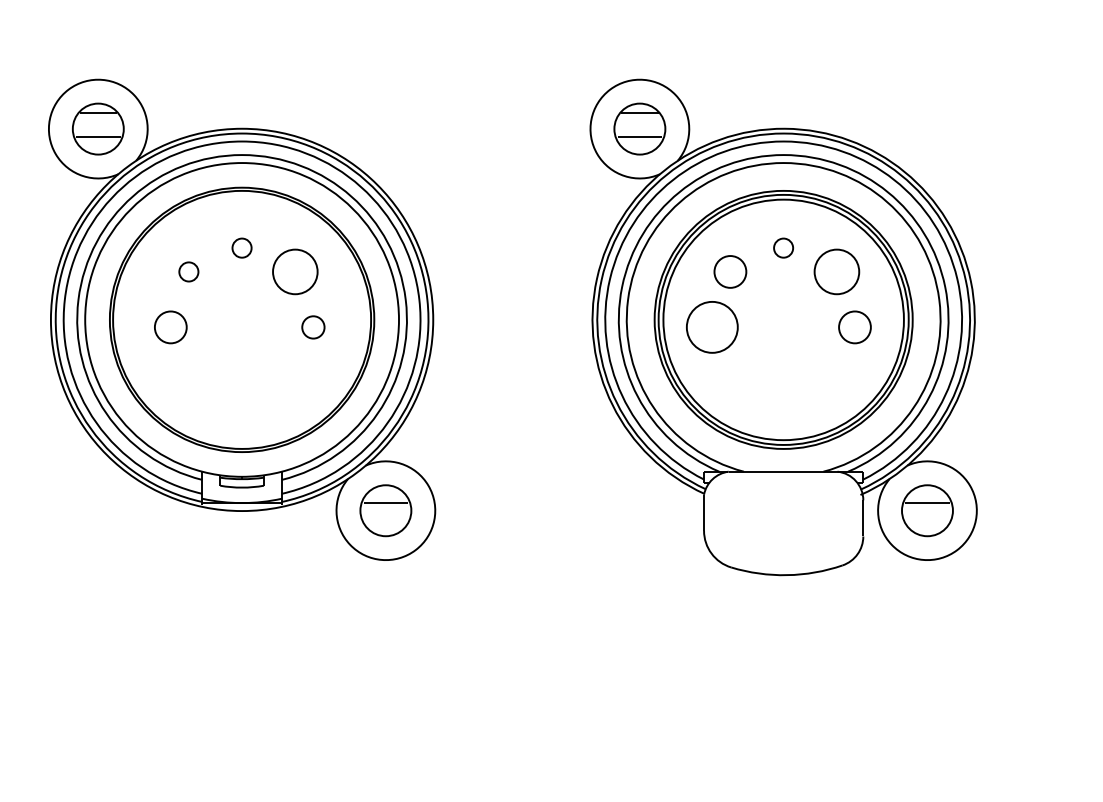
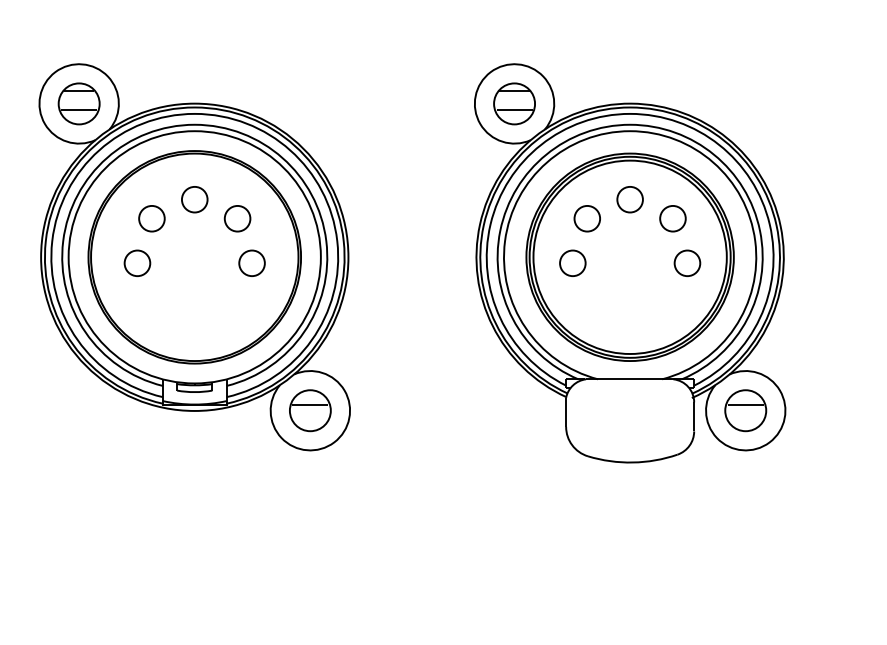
part: (241, 247) -> (194, 199), size x1.67
part: (783, 247) -> (630, 199), size x1.67
part: (188, 271) -> (151, 218), size x1.67
part: (295, 271) -> (237, 218), size x0.71
part: (836, 271) -> (672, 218), size x0.71
part: (313, 327) -> (252, 263), size x1.43
part: (712, 327) -> (572, 263), size x0.62

